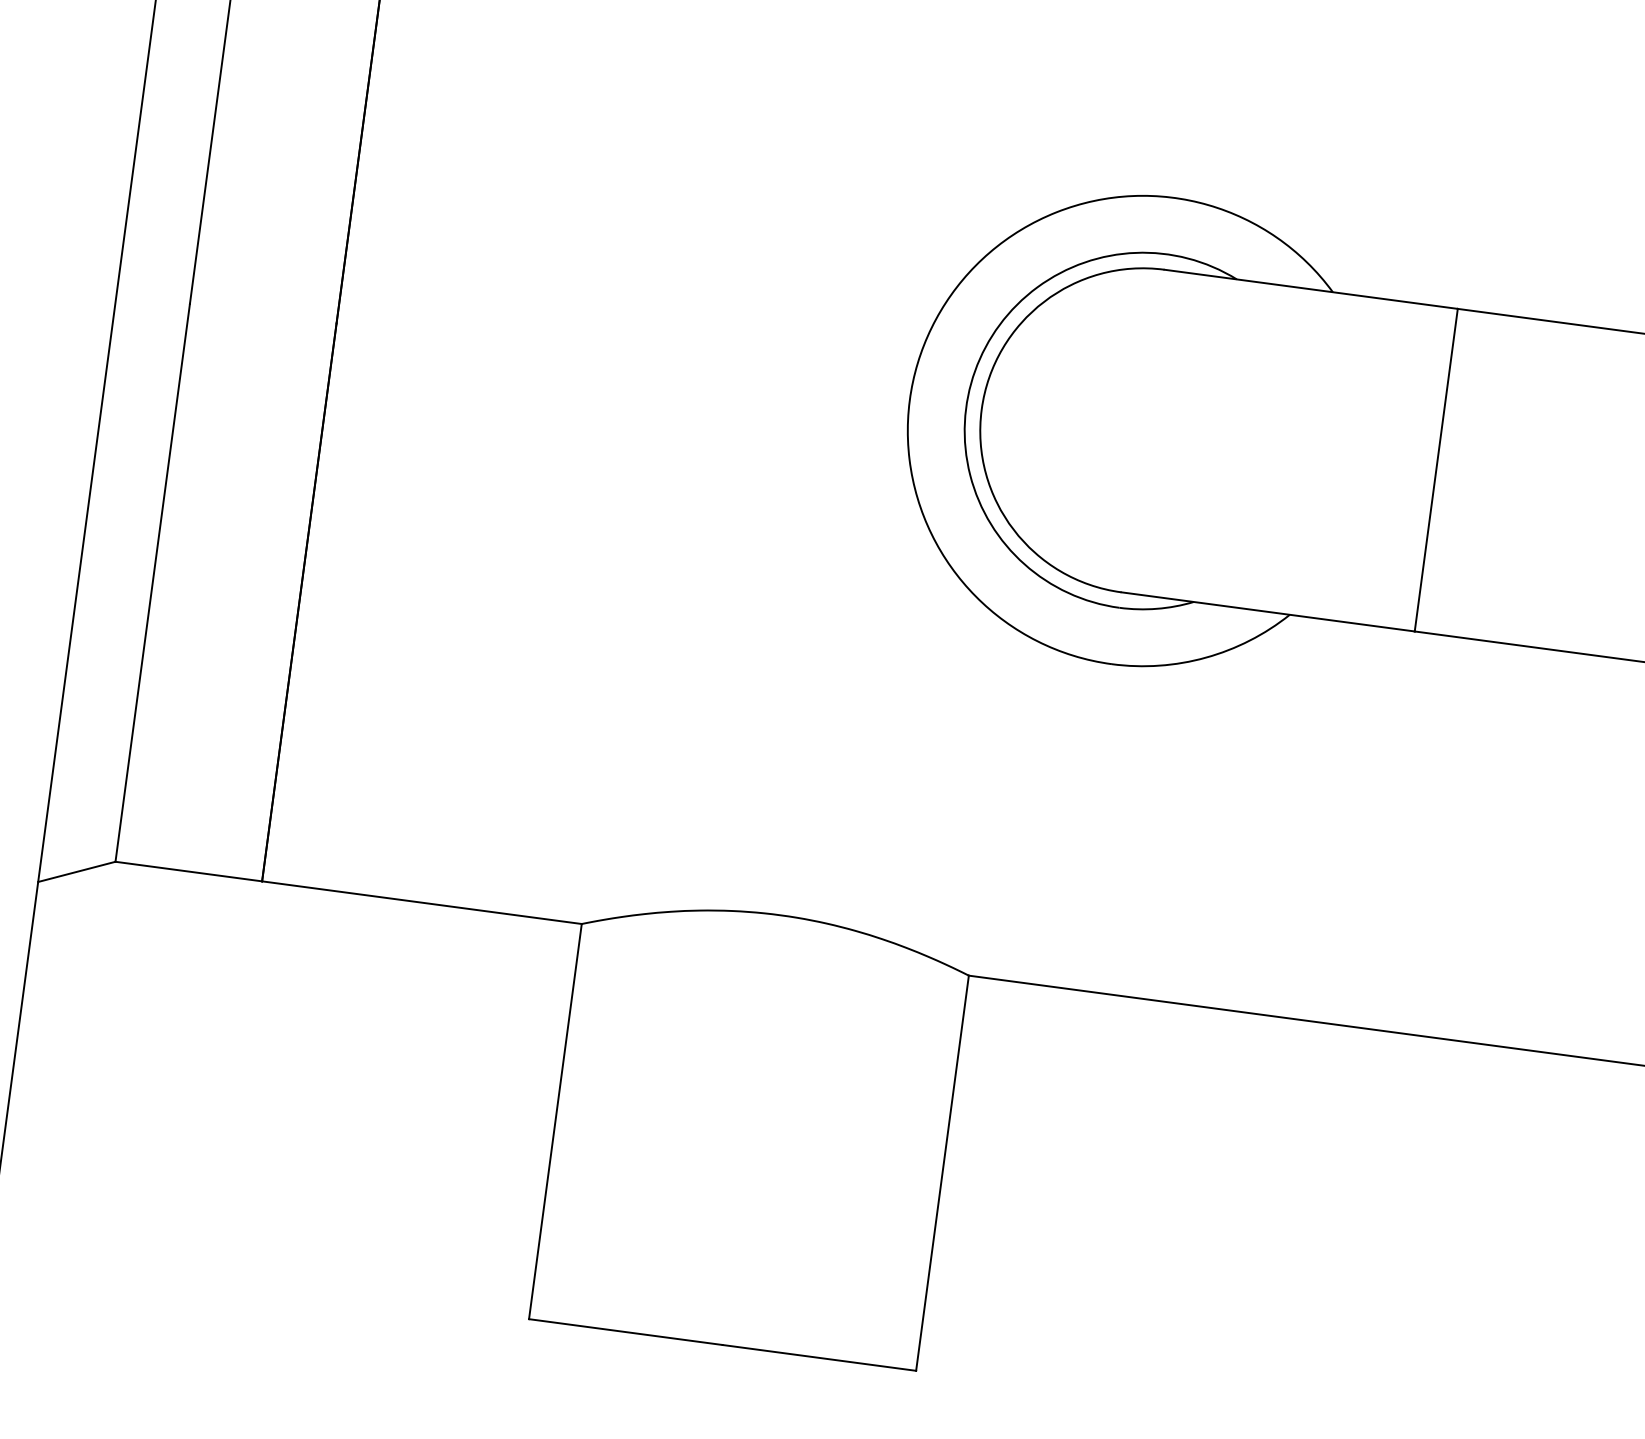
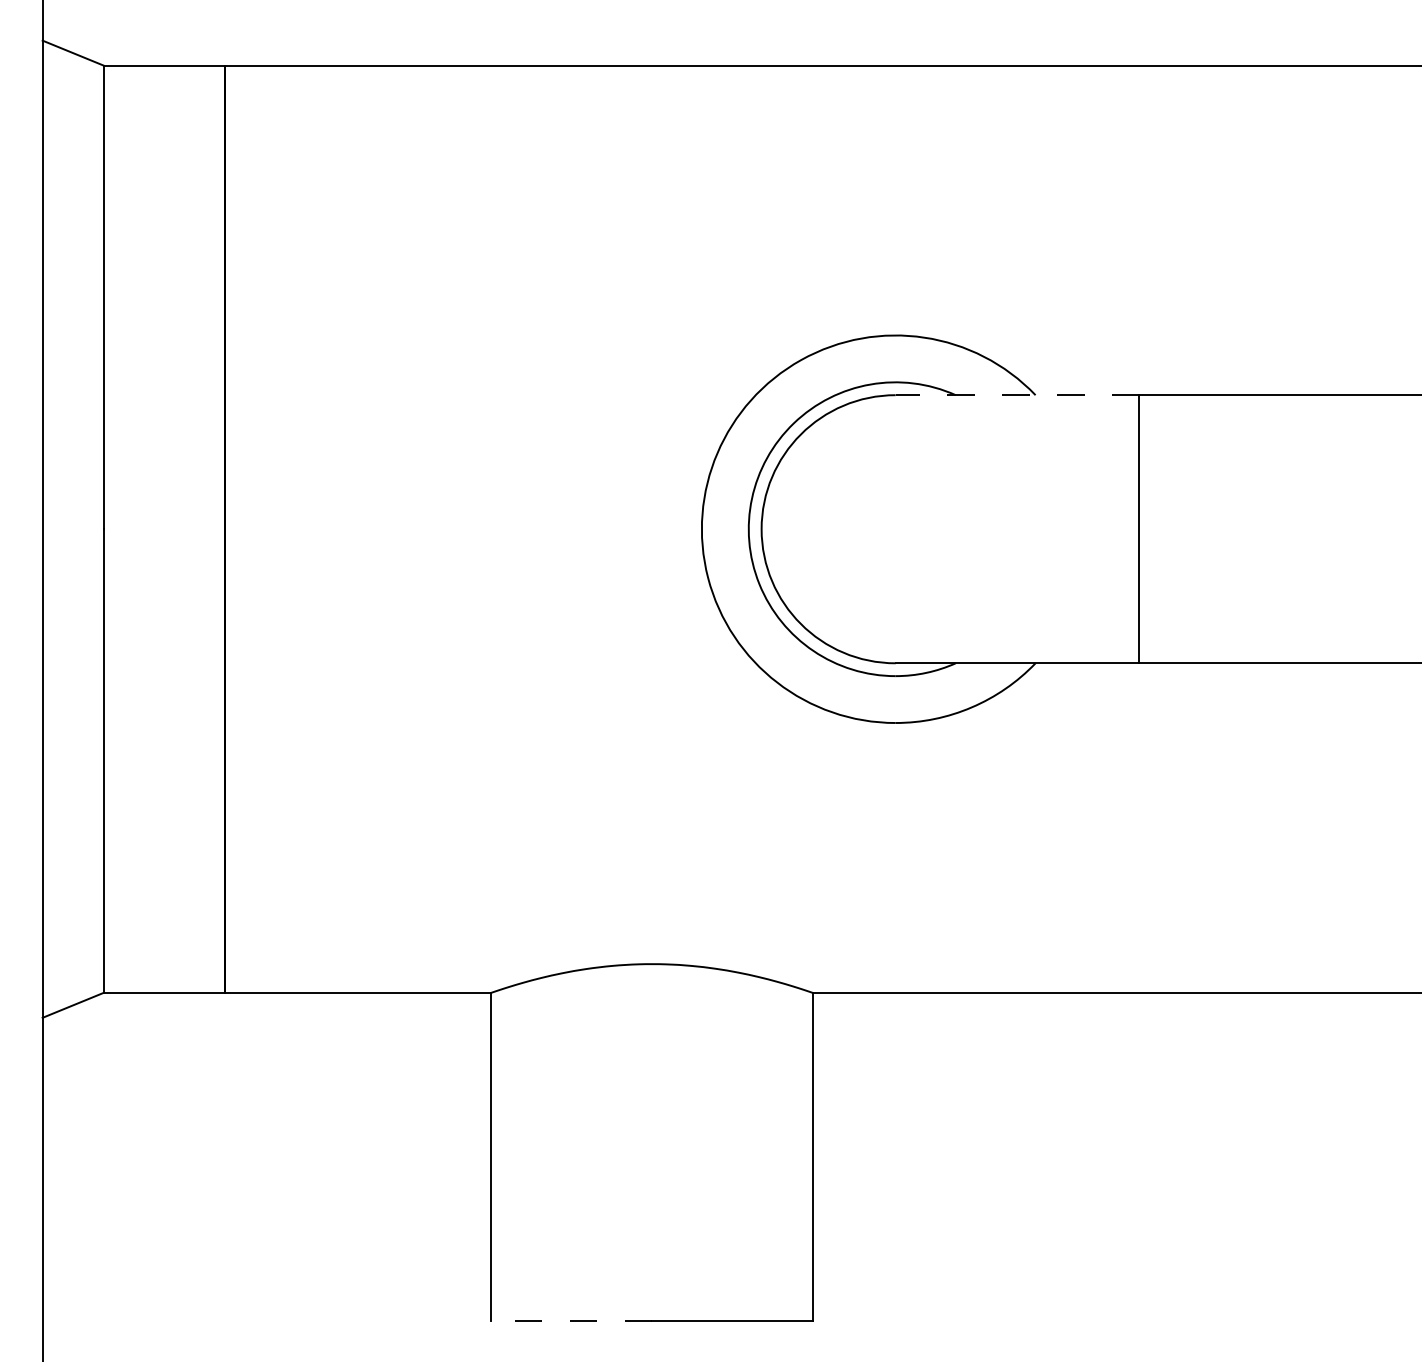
line: (1311, 289) -> (1017, 395), solid -> dashed
line: (625, 1332) -> (571, 1321), solid -> dashed

